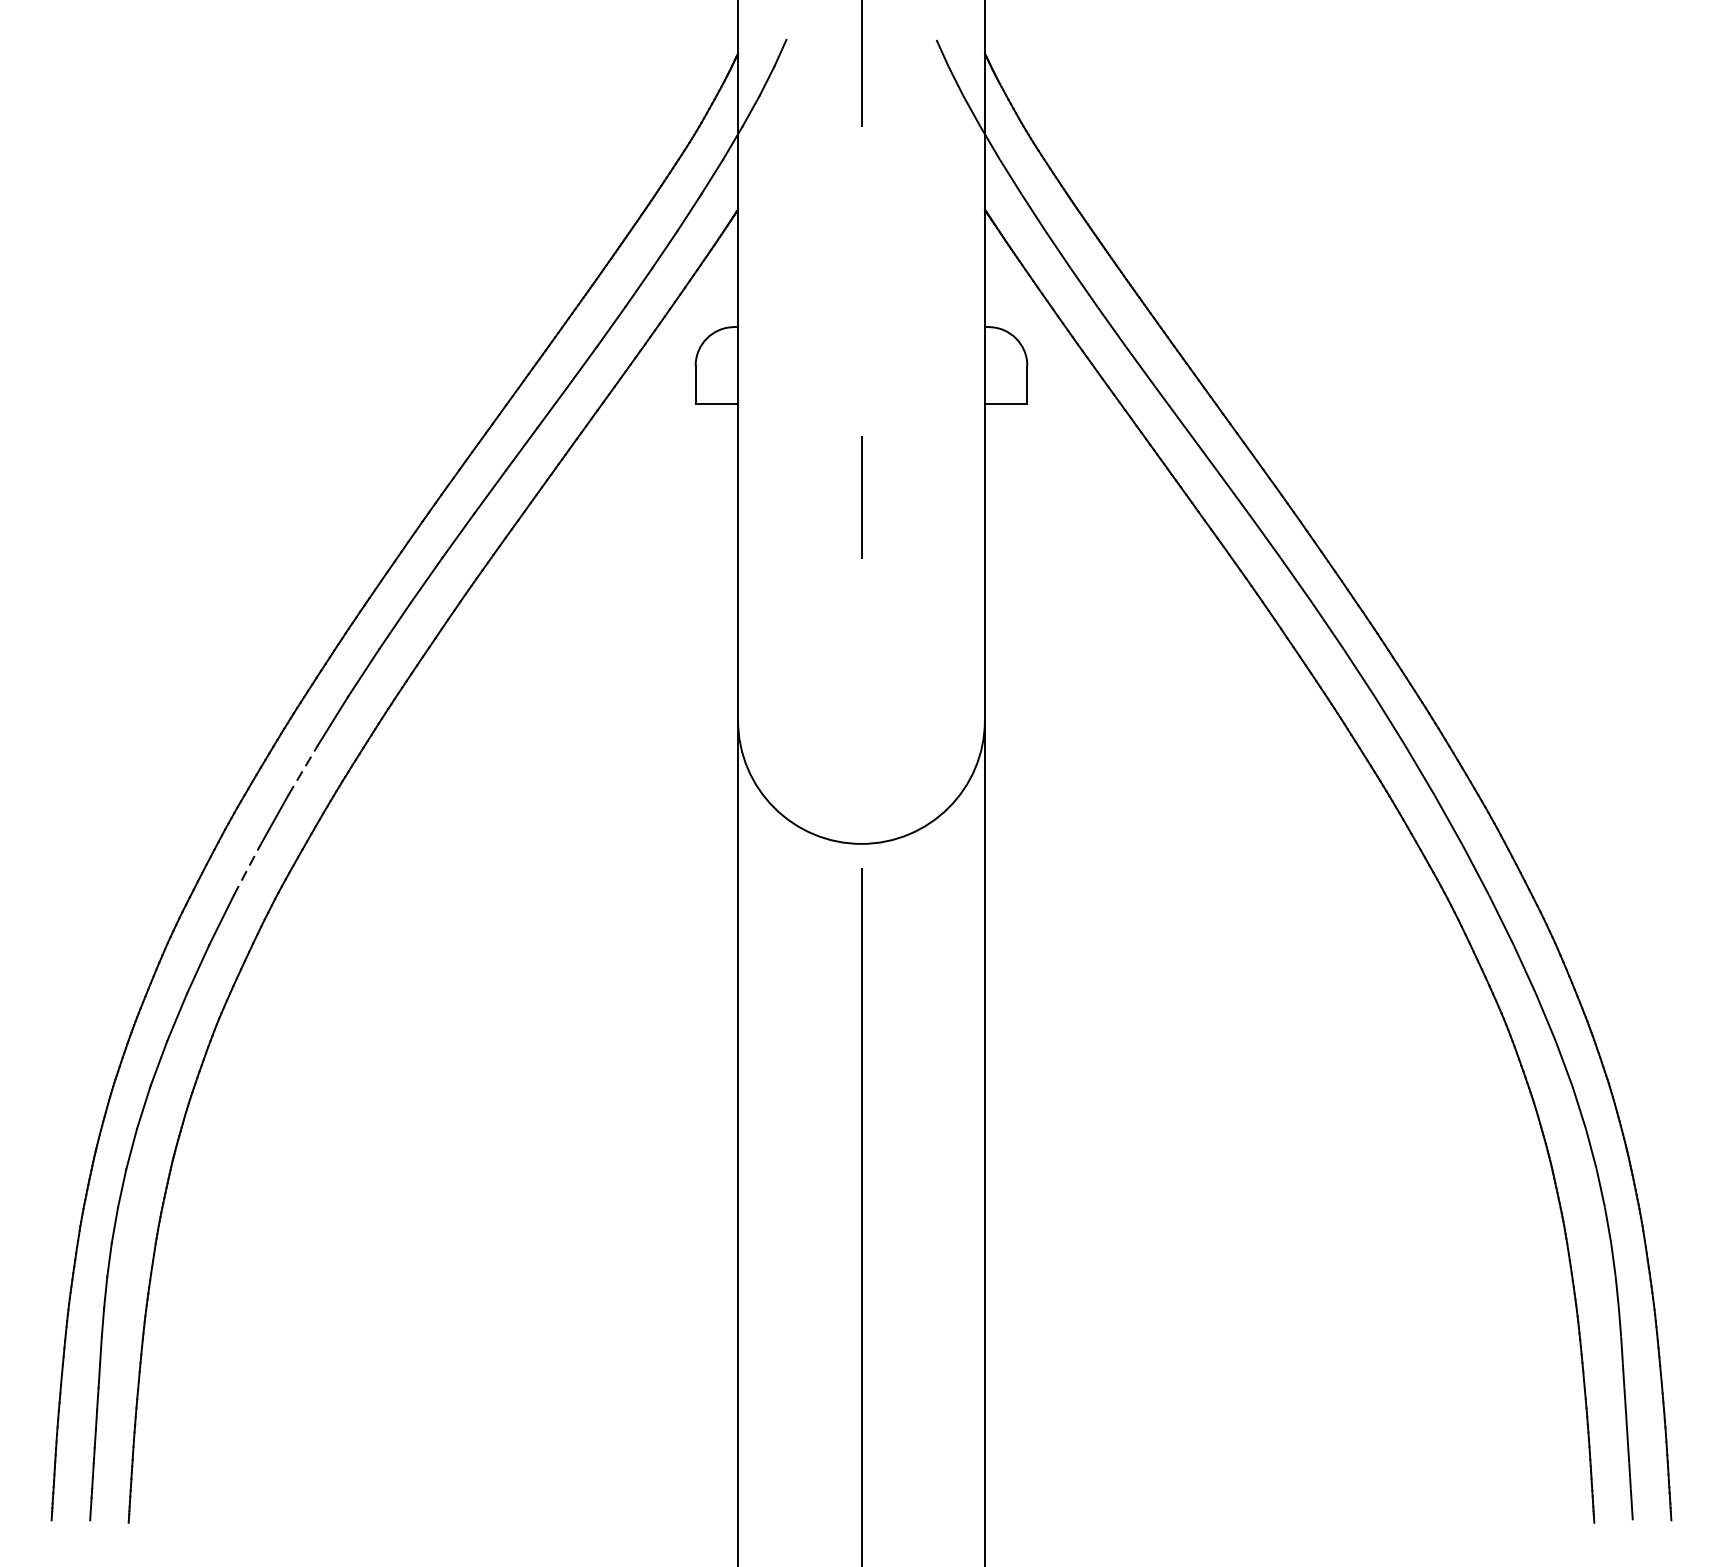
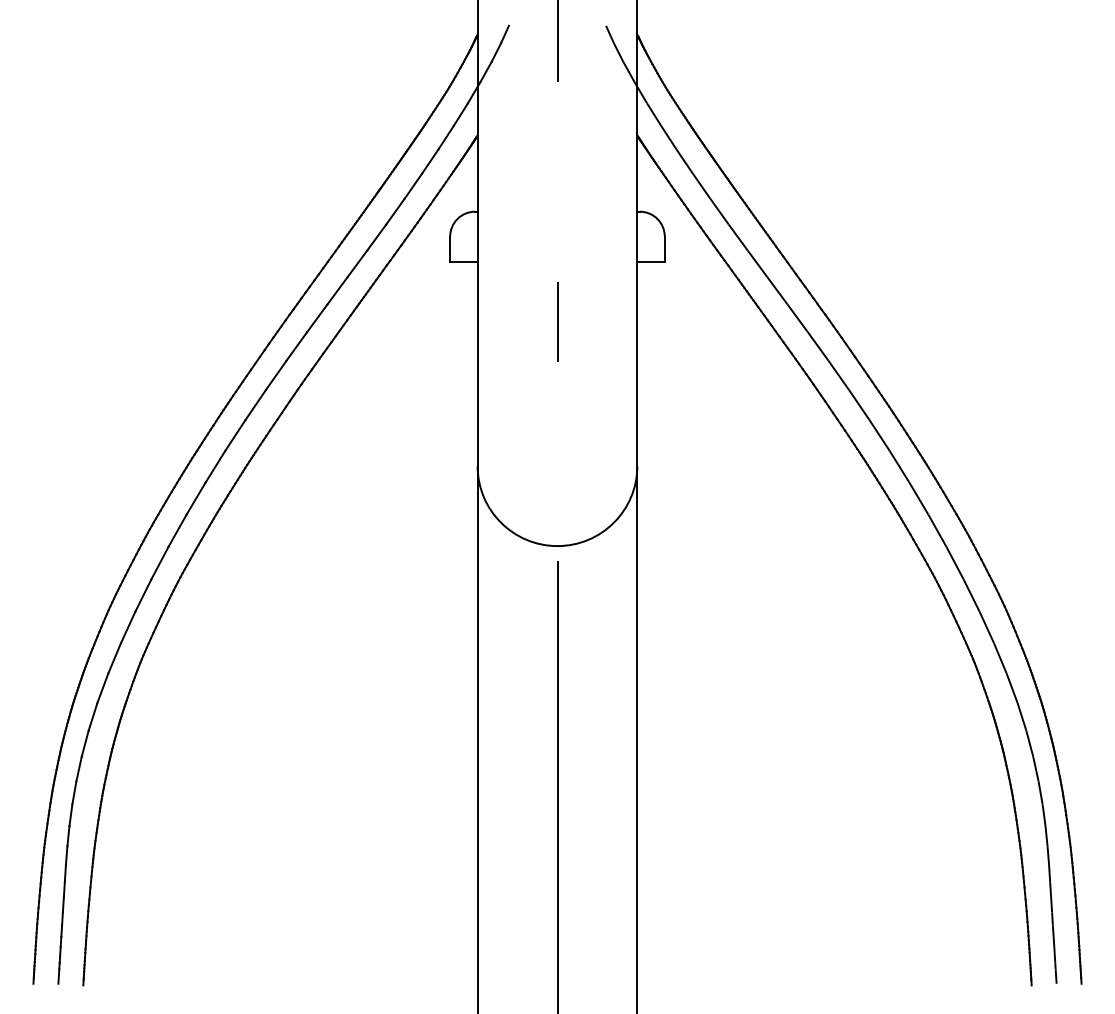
line: (303, 770) -> (196, 498), dashed -> solid
line: (247, 869) -> (160, 562), dashed -> solid

